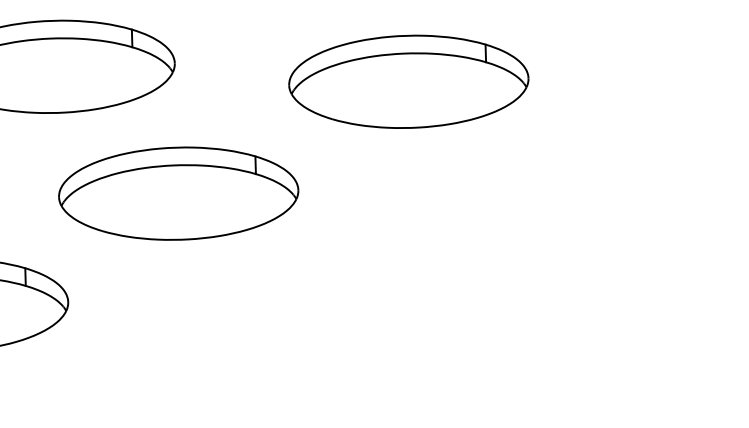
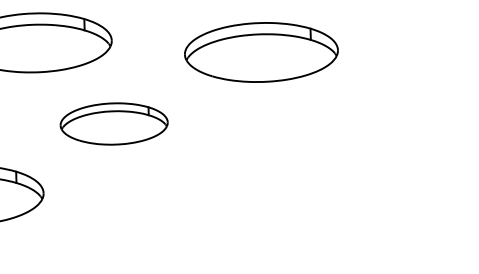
part: (177, 192) -> (113, 123), size x0.7

